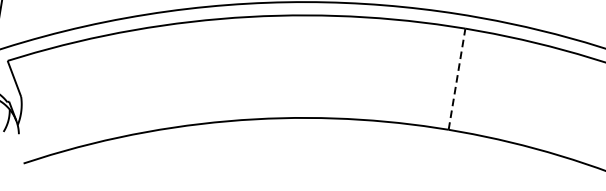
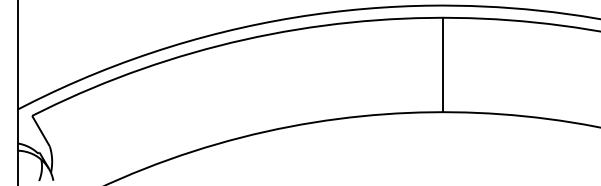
line: (456, 78) -> (442, 64), dashed -> solid

